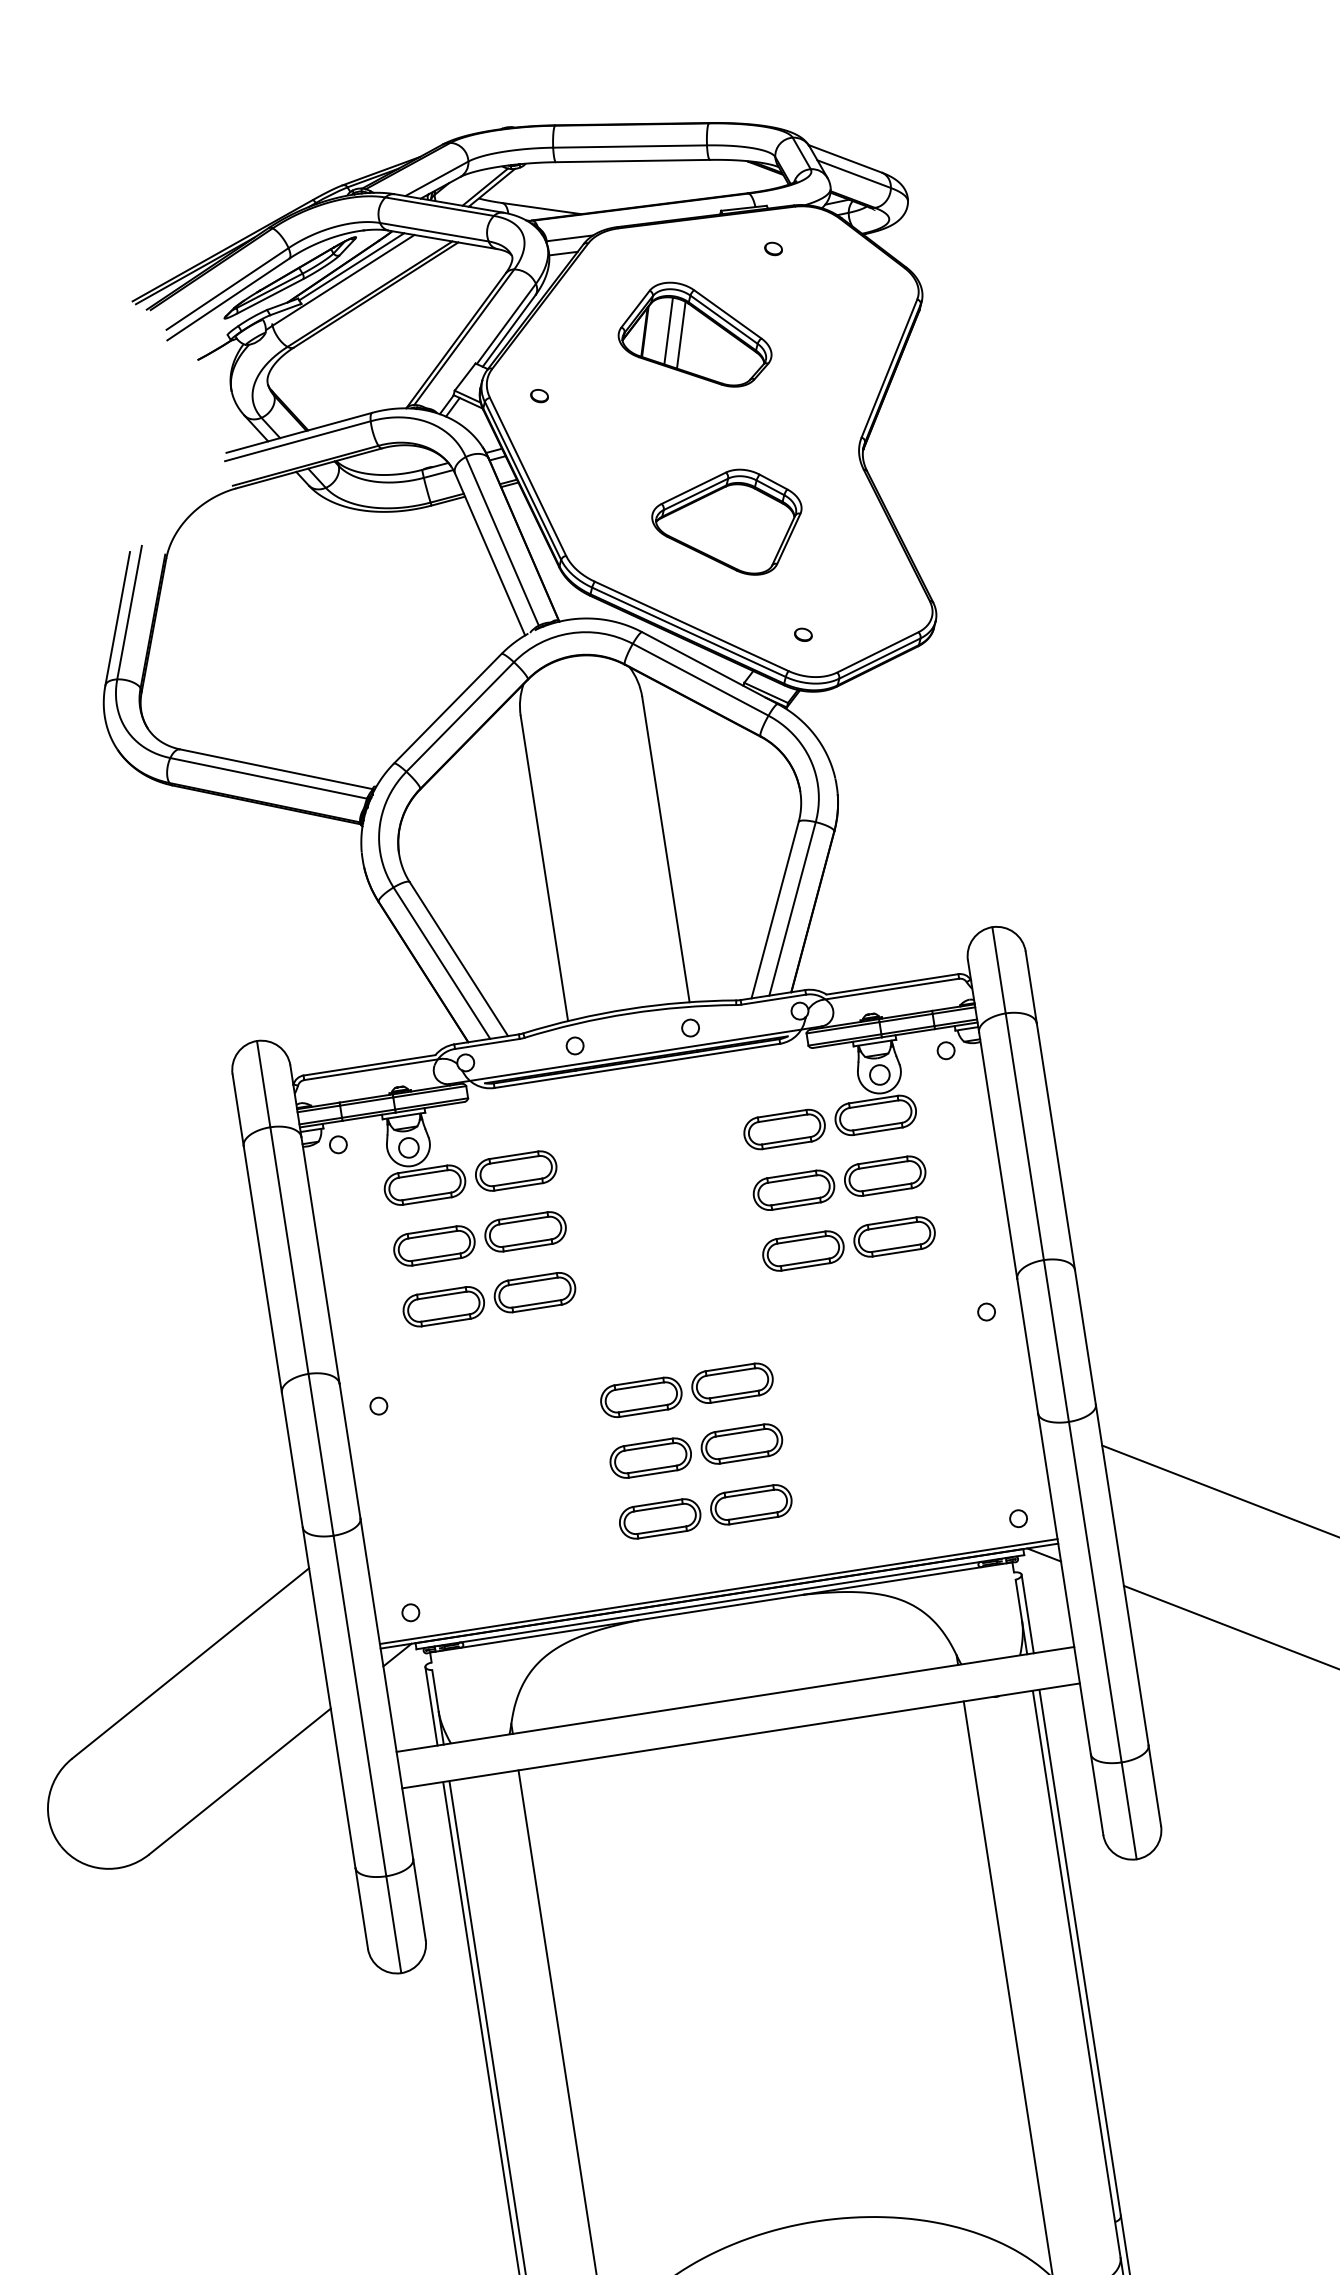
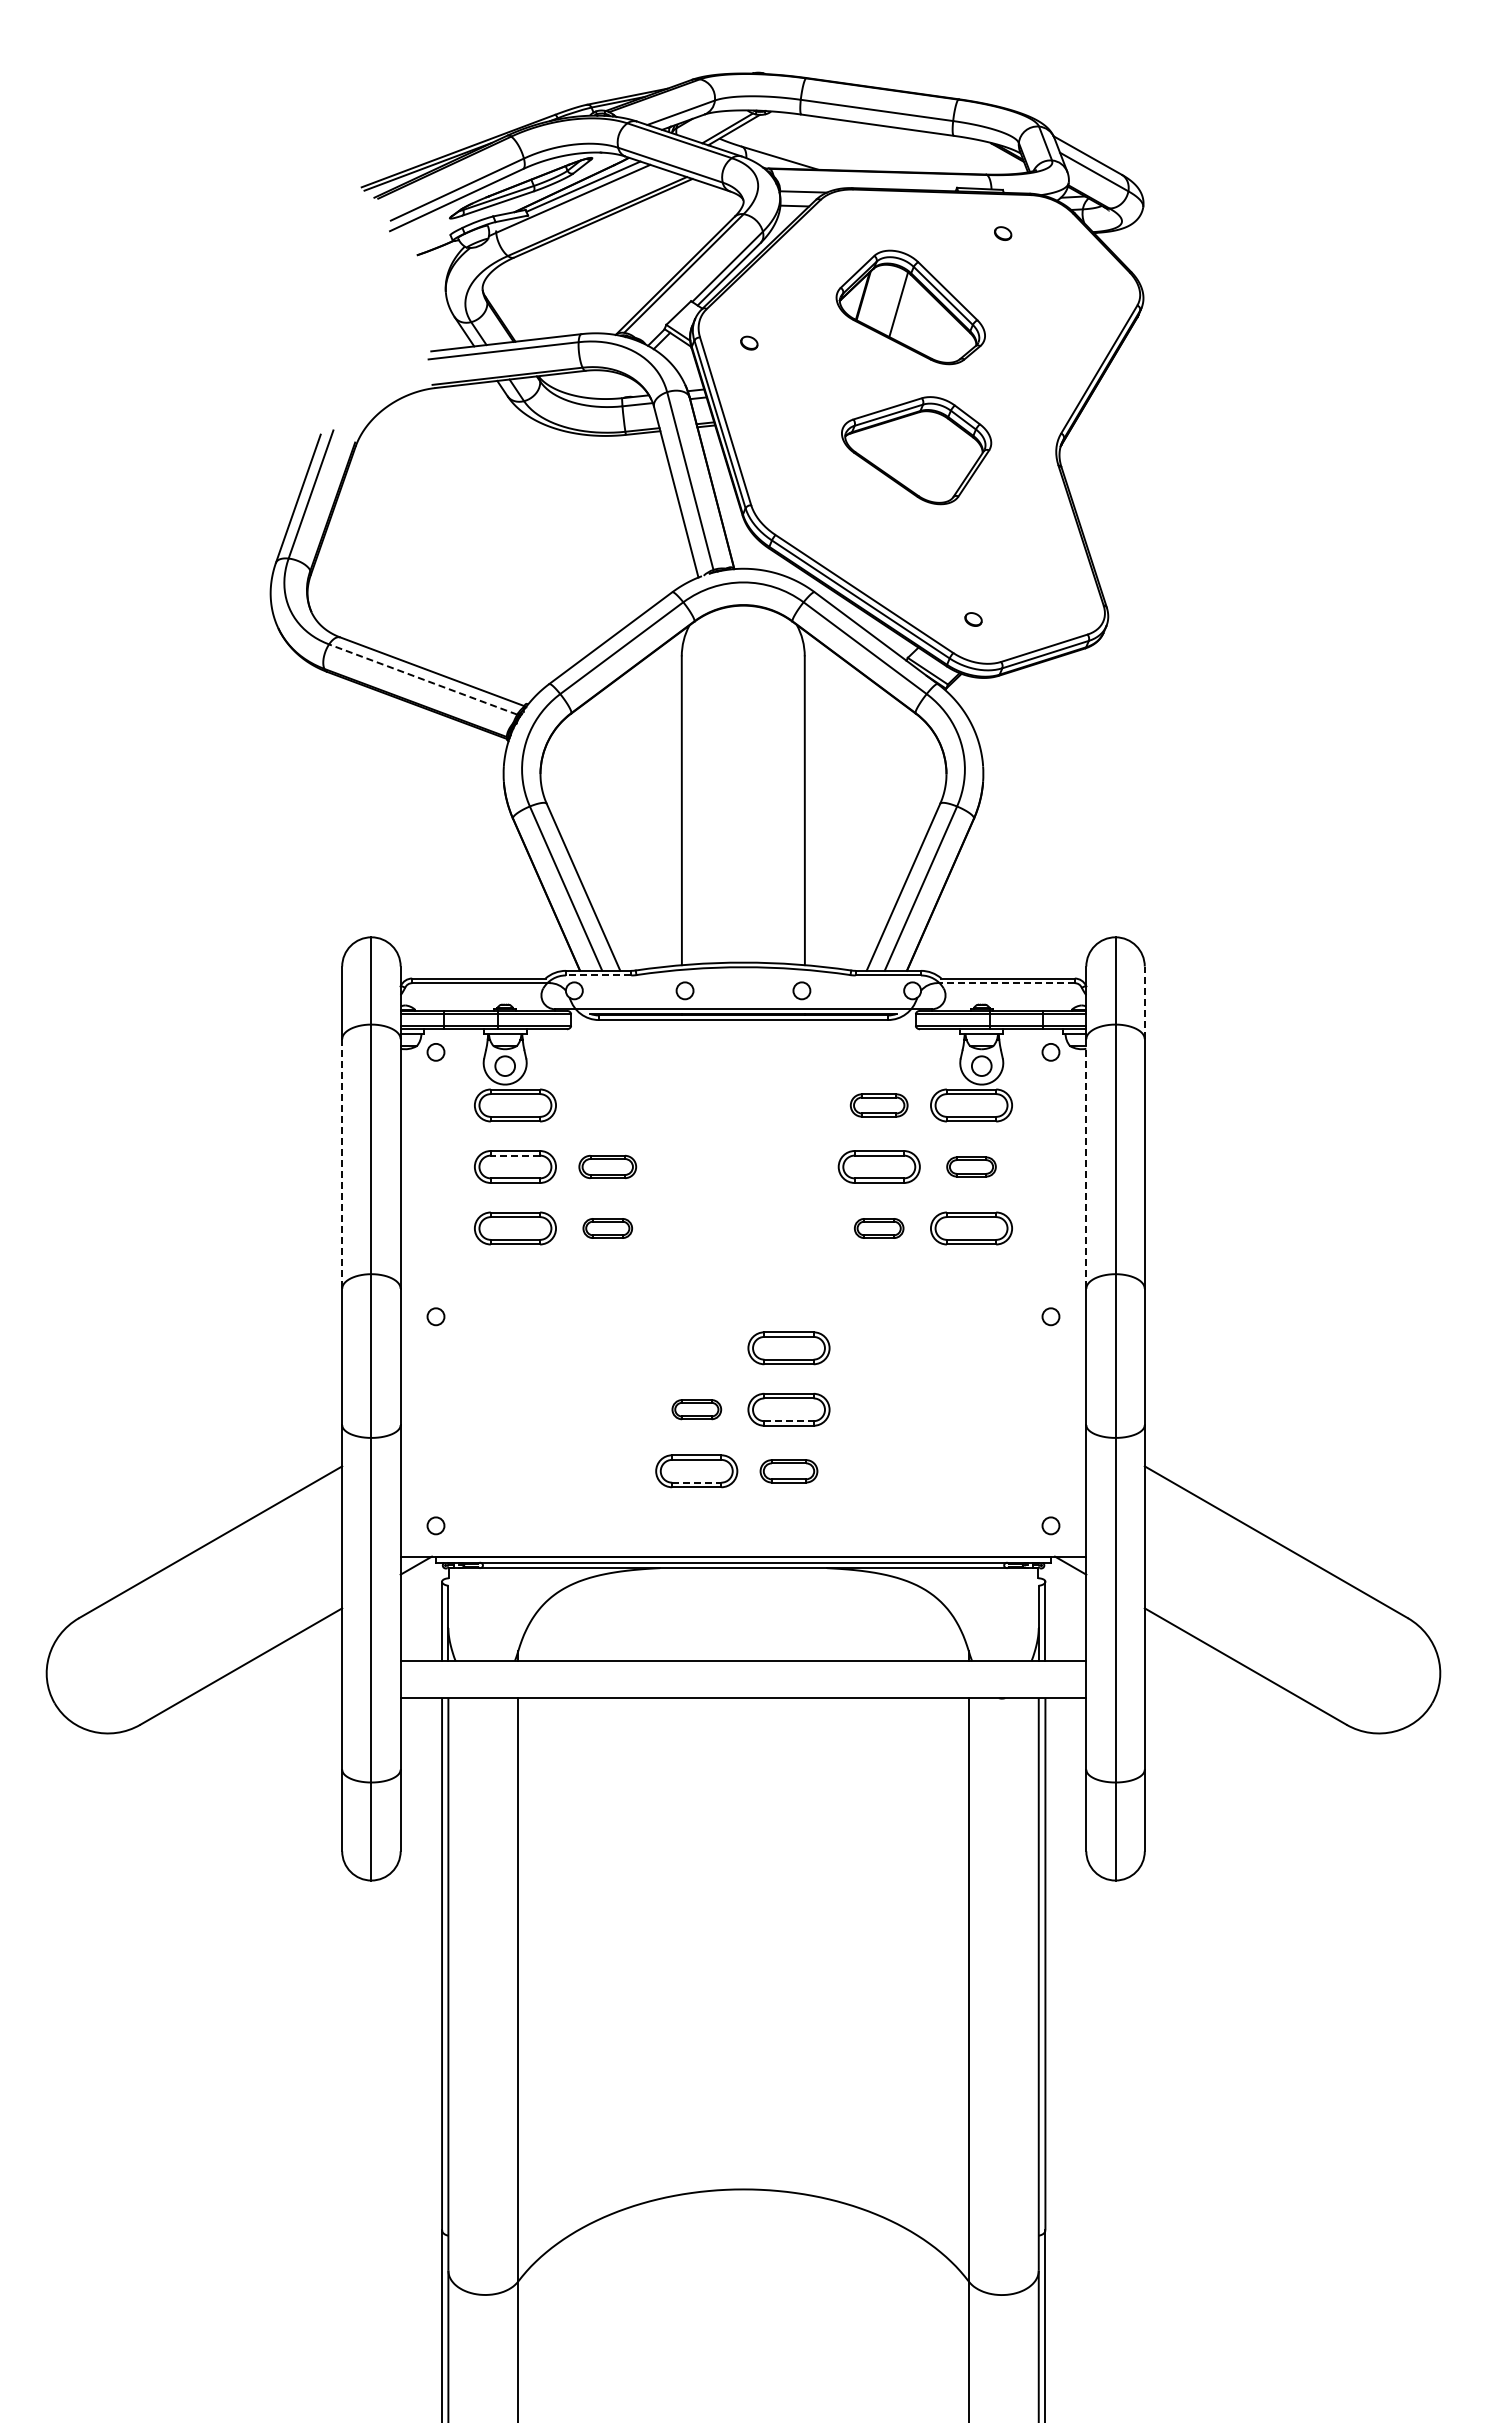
line: (668, 330) -> (886, 298), removed
part: (728, 524) -> (916, 450), moved
line: (268, 778) -> (422, 679), solid -> dashed
line: (1030, 987) -> (1144, 1002), solid -> dashed
line: (891, 989) -> (1006, 983), solid -> dashed
line: (487, 1044) -> (598, 975), solid -> dashed
part: (783, 1129) -> (878, 1105), size x0.7
line: (998, 1155) -> (1086, 1163), solid -> dashed
part: (516, 1171) -> (607, 1105), removed
part: (885, 1175) -> (971, 1166), size x0.6
part: (525, 1231) -> (607, 1166), size x0.7
line: (432, 1234) -> (515, 1155), solid -> dashed
part: (802, 1251) -> (878, 1228), size x0.6
line: (263, 1268) -> (342, 1163), solid -> dashed
part: (534, 1292) -> (607, 1228), size x0.6
part: (641, 1397) -> (696, 1348), removed
line: (744, 1455) -> (789, 1421), solid -> dashed
part: (650, 1457) -> (696, 1409), size x0.6
part: (750, 1505) -> (788, 1471), size x0.7
line: (661, 1530) -> (696, 1482), solid -> dashed
line: (718, 1592) -> (743, 1552), removed

